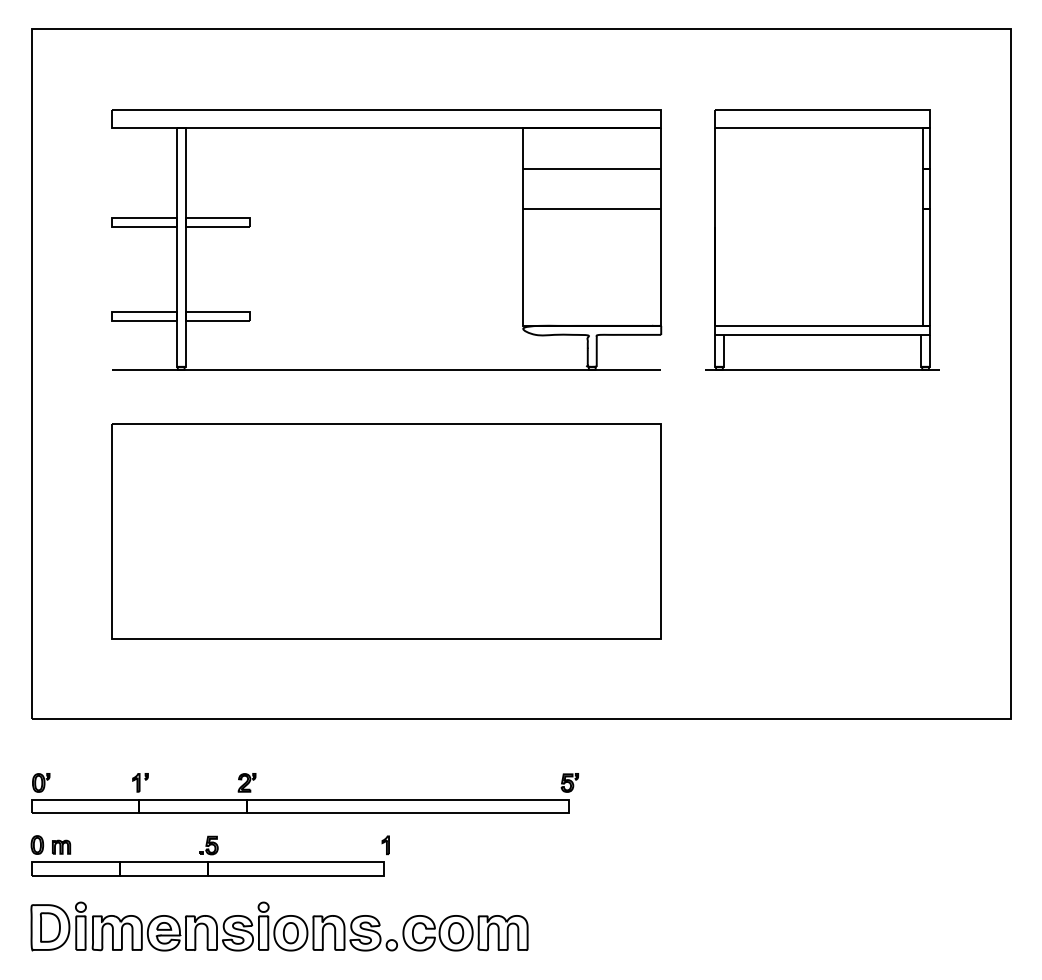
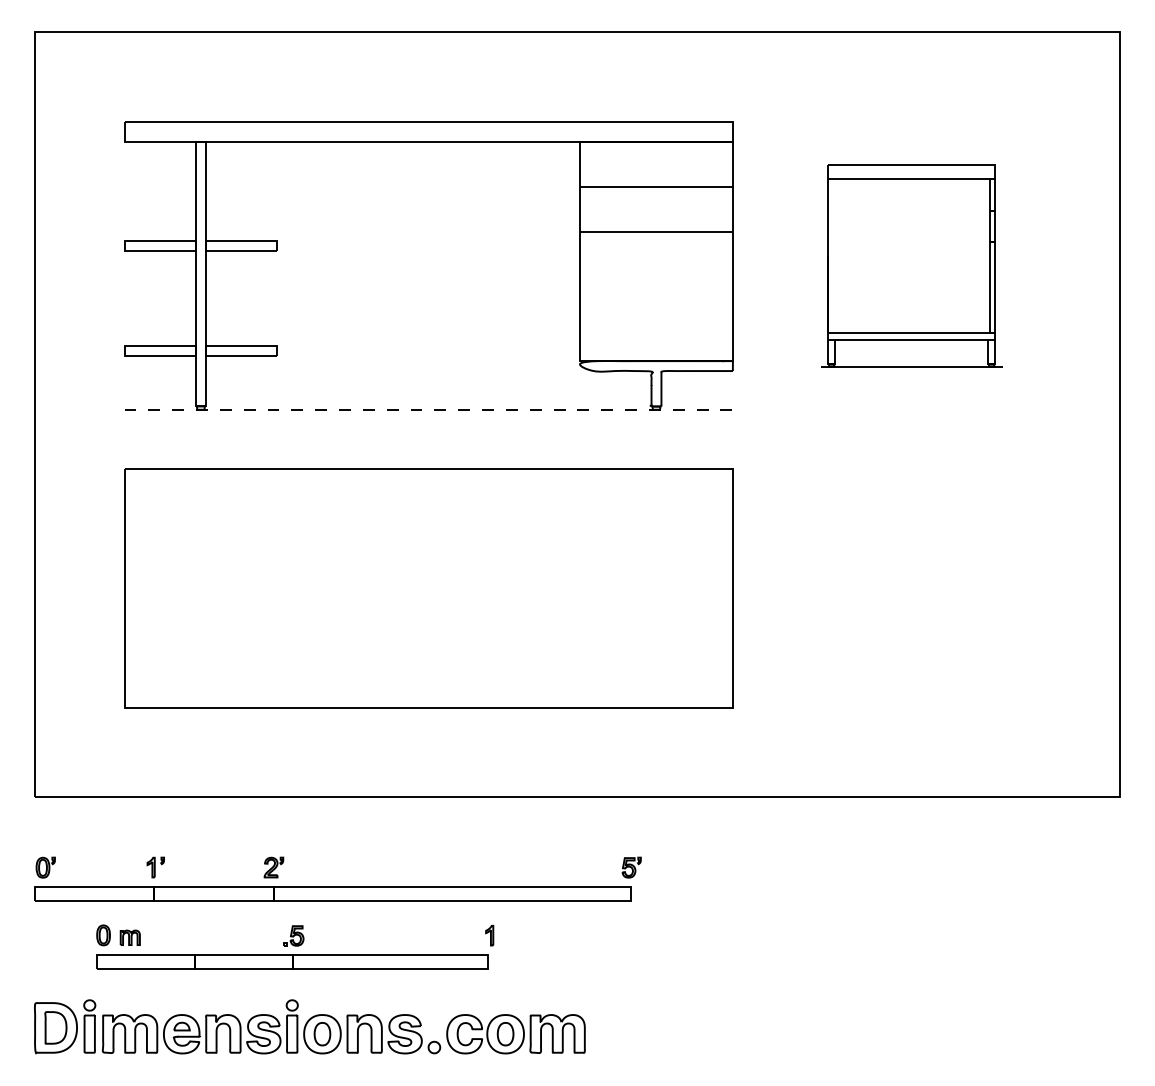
part: (822, 239) -> (911, 265), size x0.7
line: (387, 369) -> (429, 409), solid -> dashed
part: (209, 855) -> (294, 946), moved

